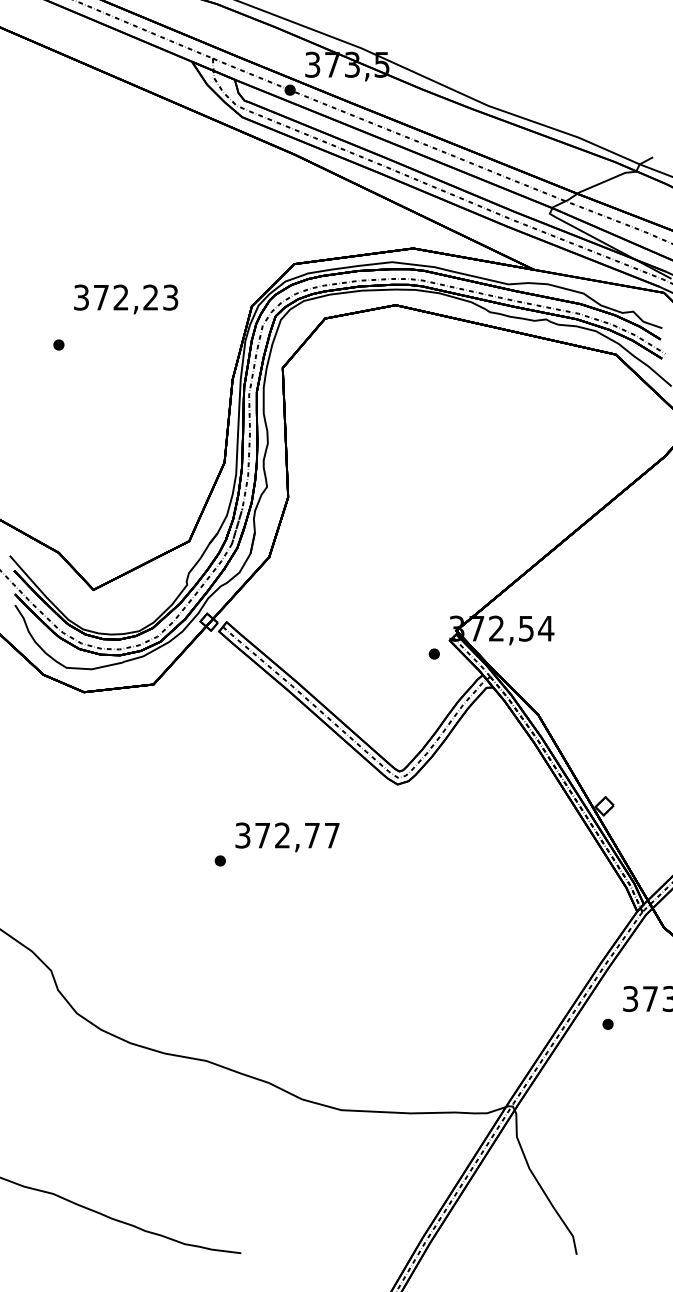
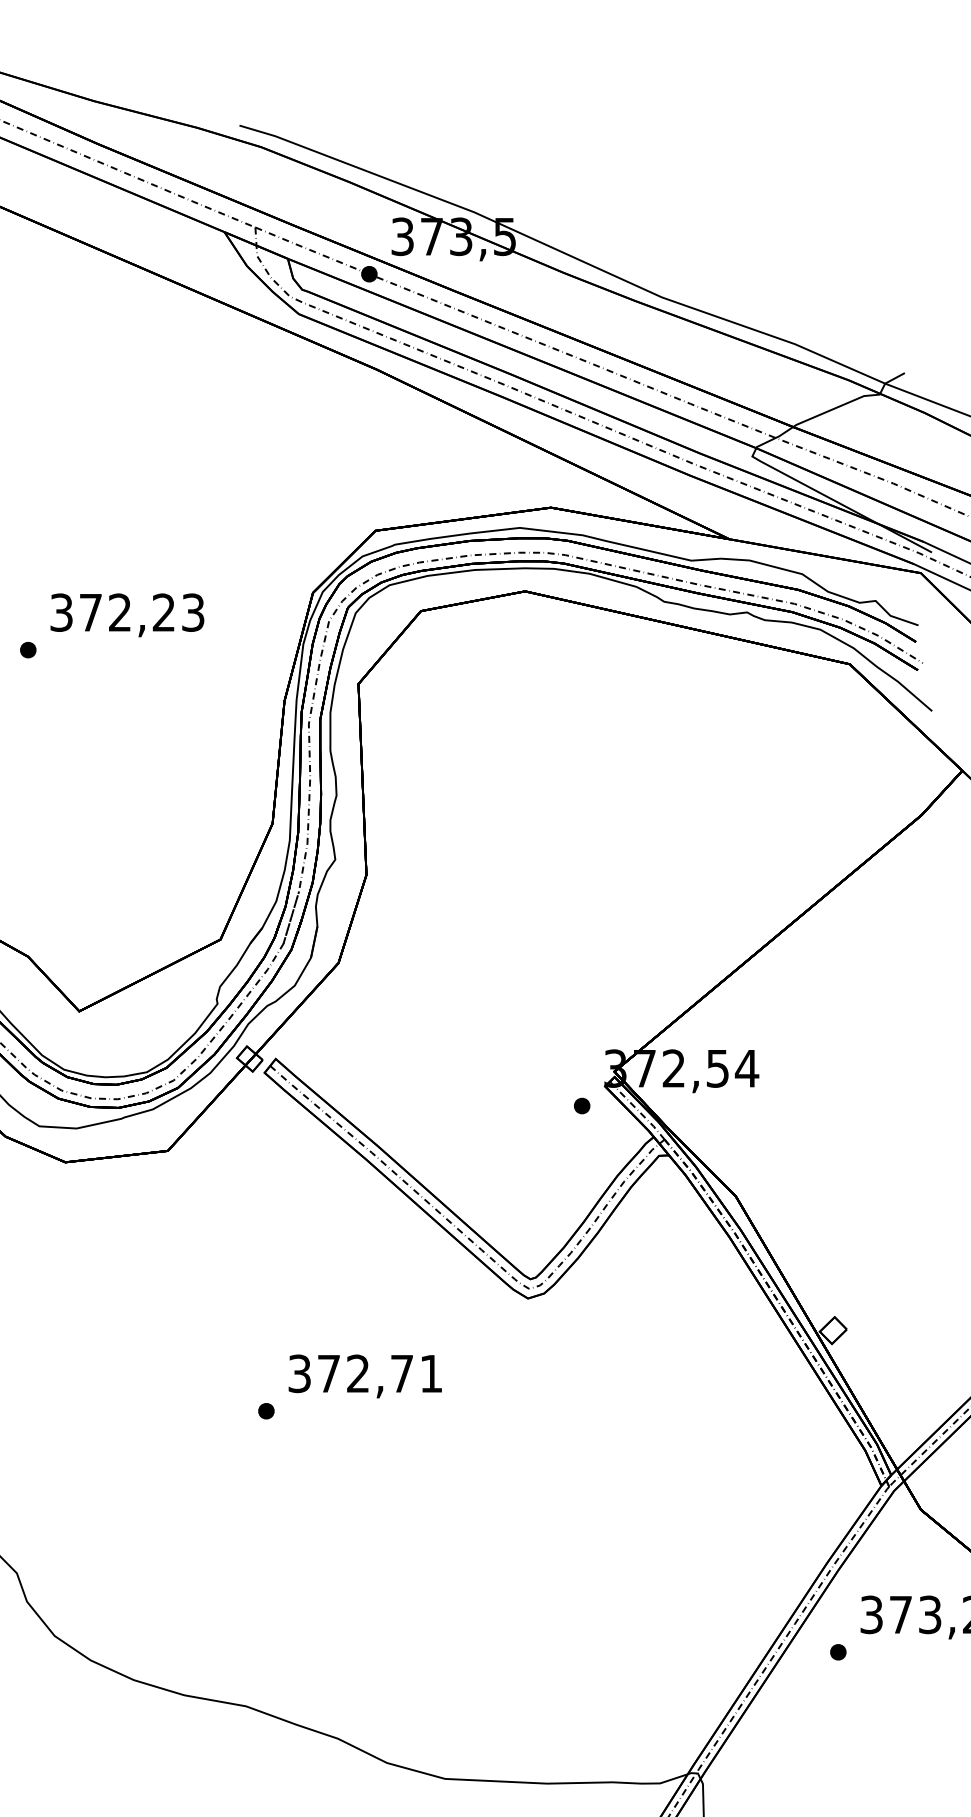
text: (126, 299) -> (127, 615), moved
text: (332, 835) -> (431, 1373), 372,77 -> 372,71

